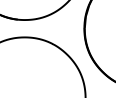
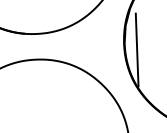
line: (93, 33) -> (137, 50), added

